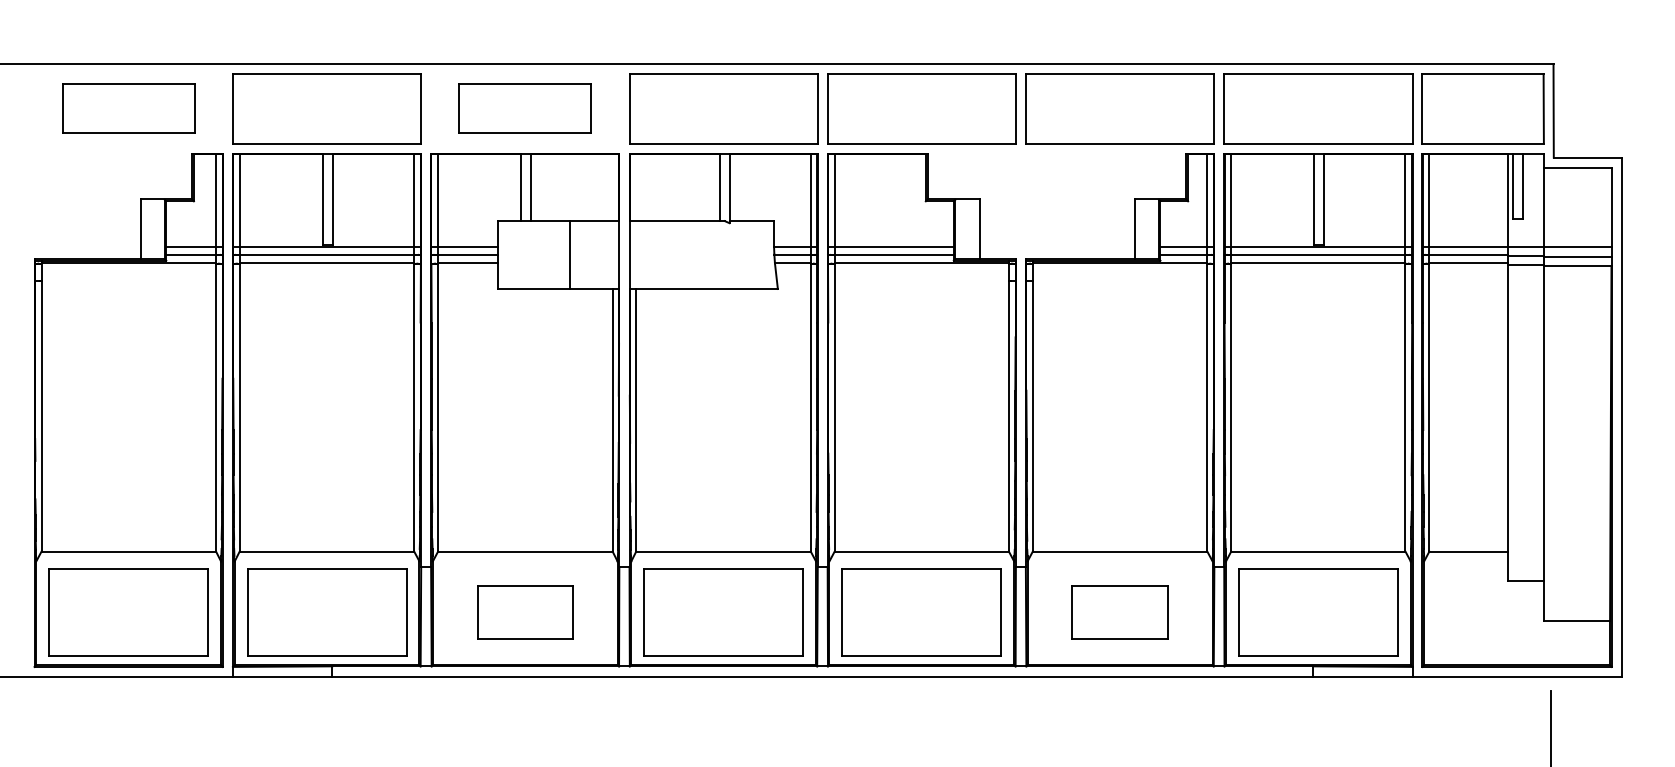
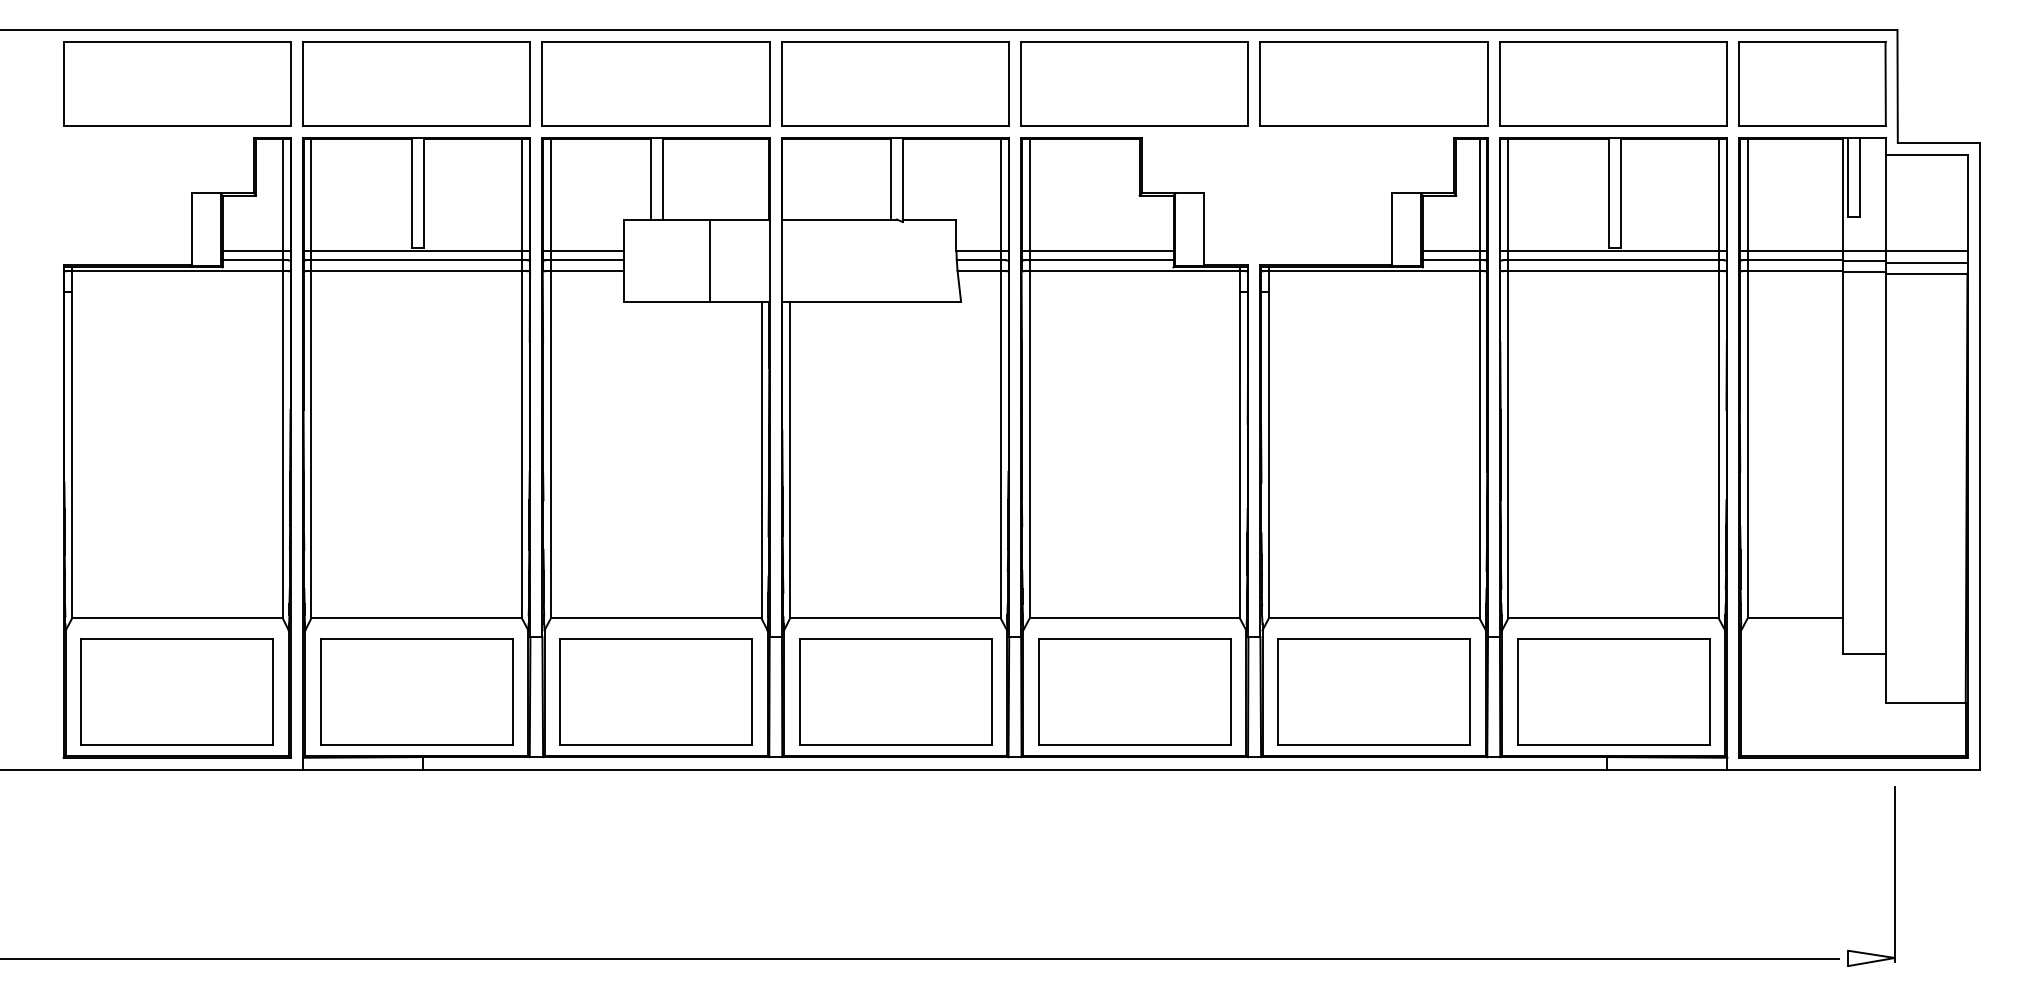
part: (128, 108) -> (177, 83), size x1.43
part: (524, 108) -> (655, 83), size x1.43
part: (524, 612) -> (655, 691), size x1.67
part: (1119, 612) -> (1373, 691), size x1.67

